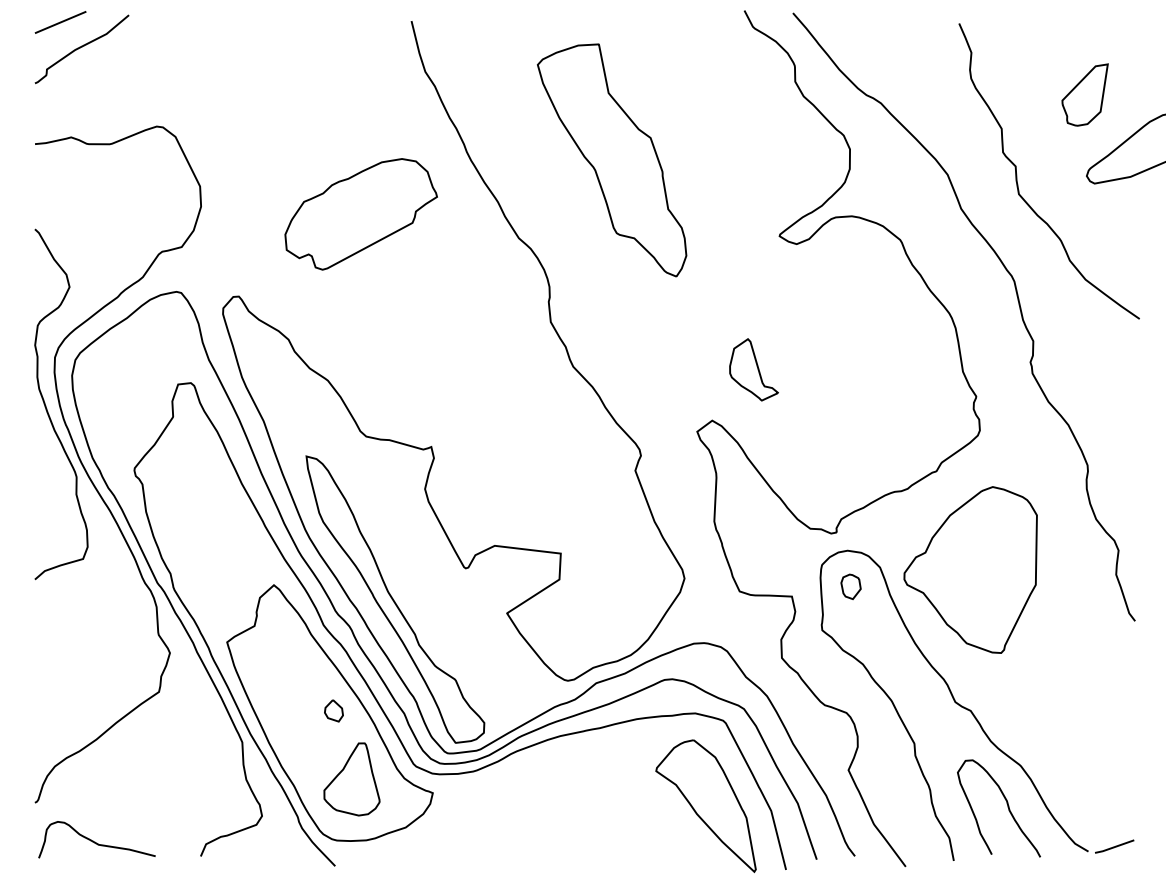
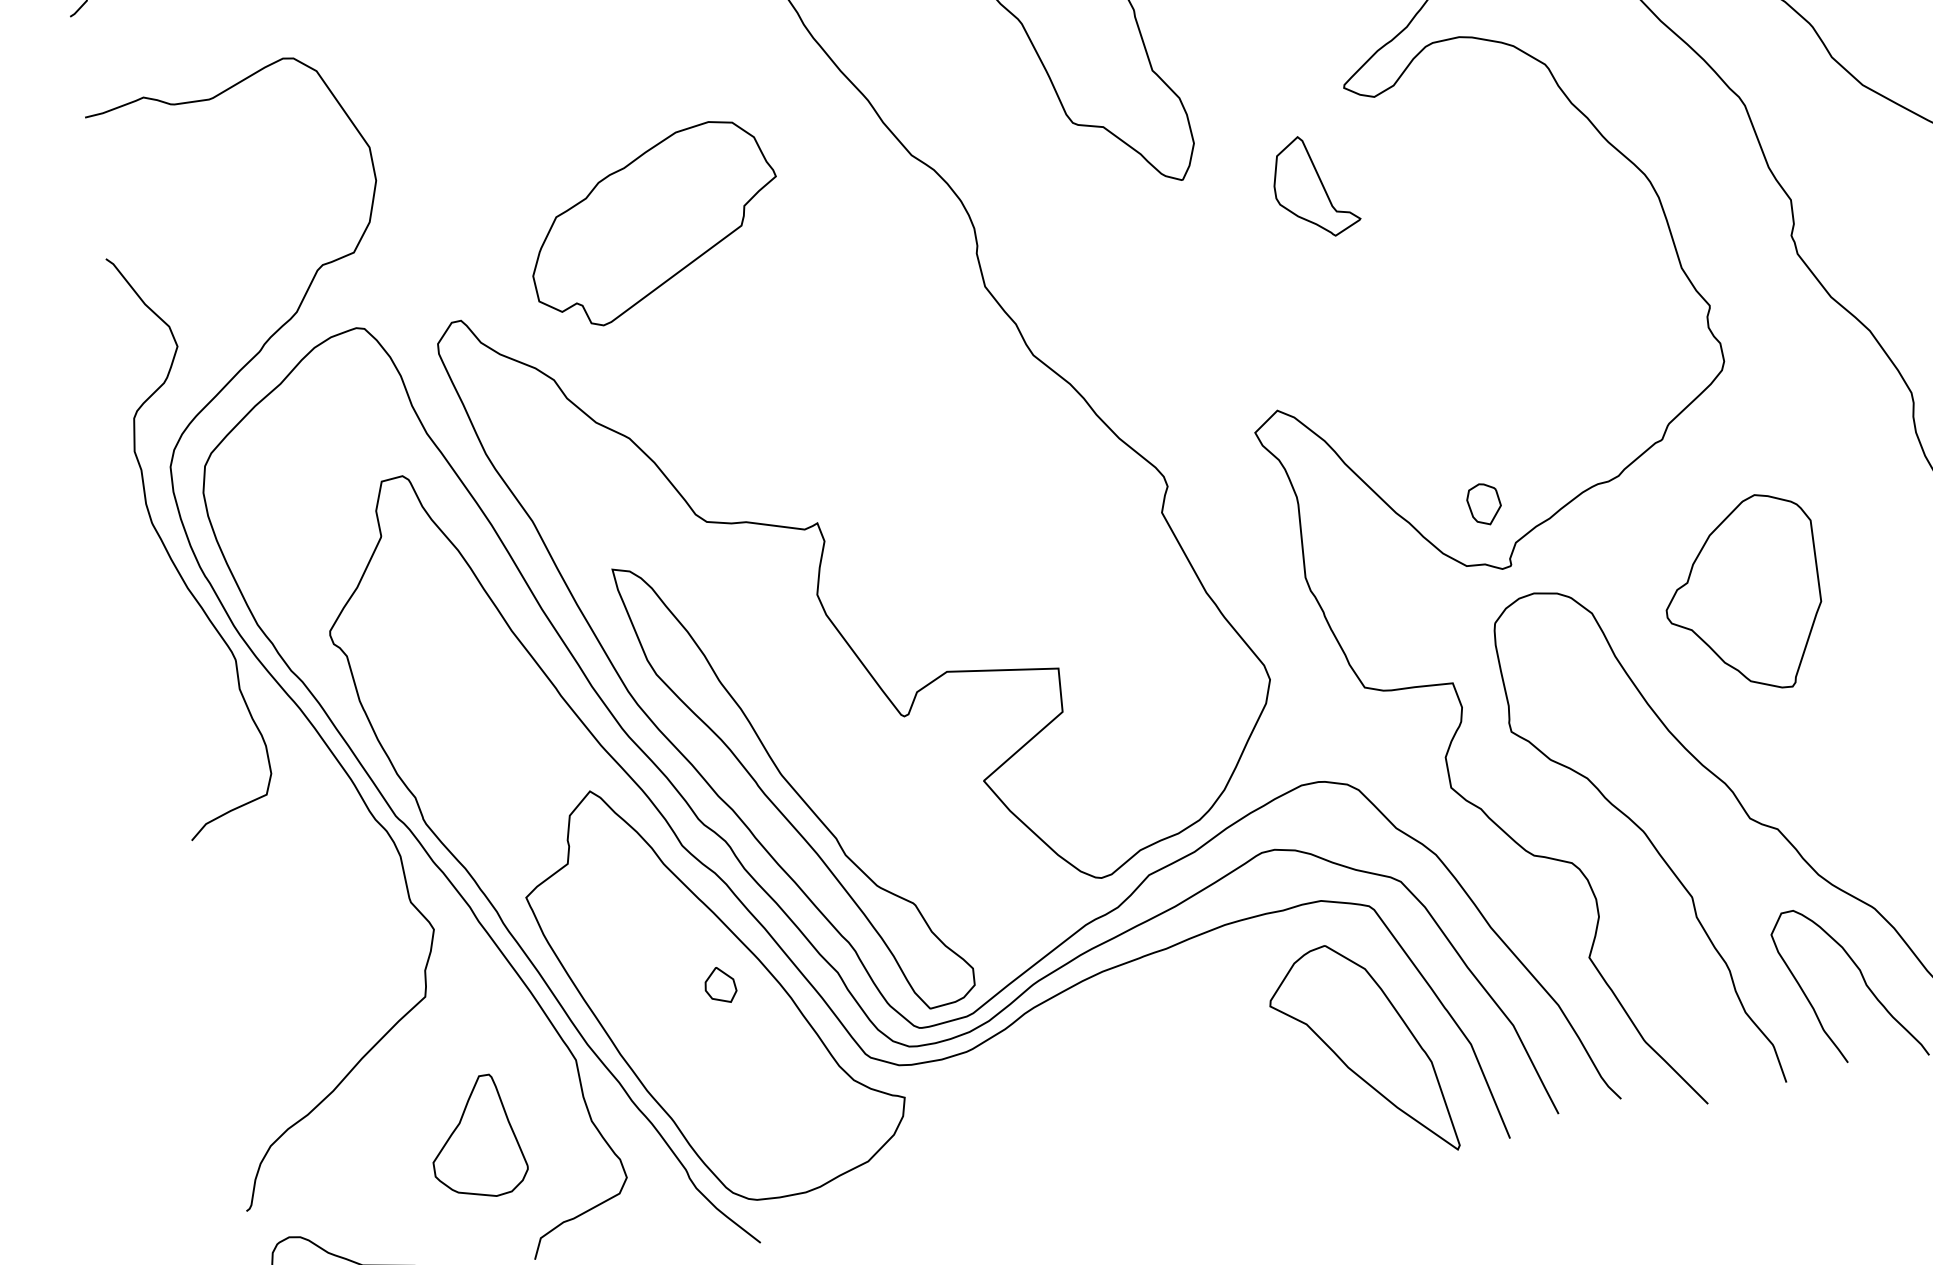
part: (360, 214) -> (653, 224), moved
part: (753, 369) -> (1314, 186), moved
part: (970, 569) -> (1742, 594), size x0.7
part: (850, 586) -> (1483, 503), moved
part: (351, 779) -> (475, 1137), moved

